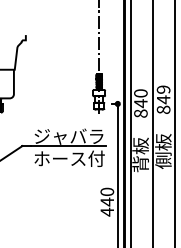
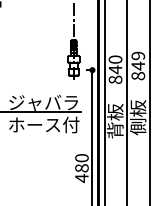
text: (107, 201) -> (82, 167), 440 -> 480

